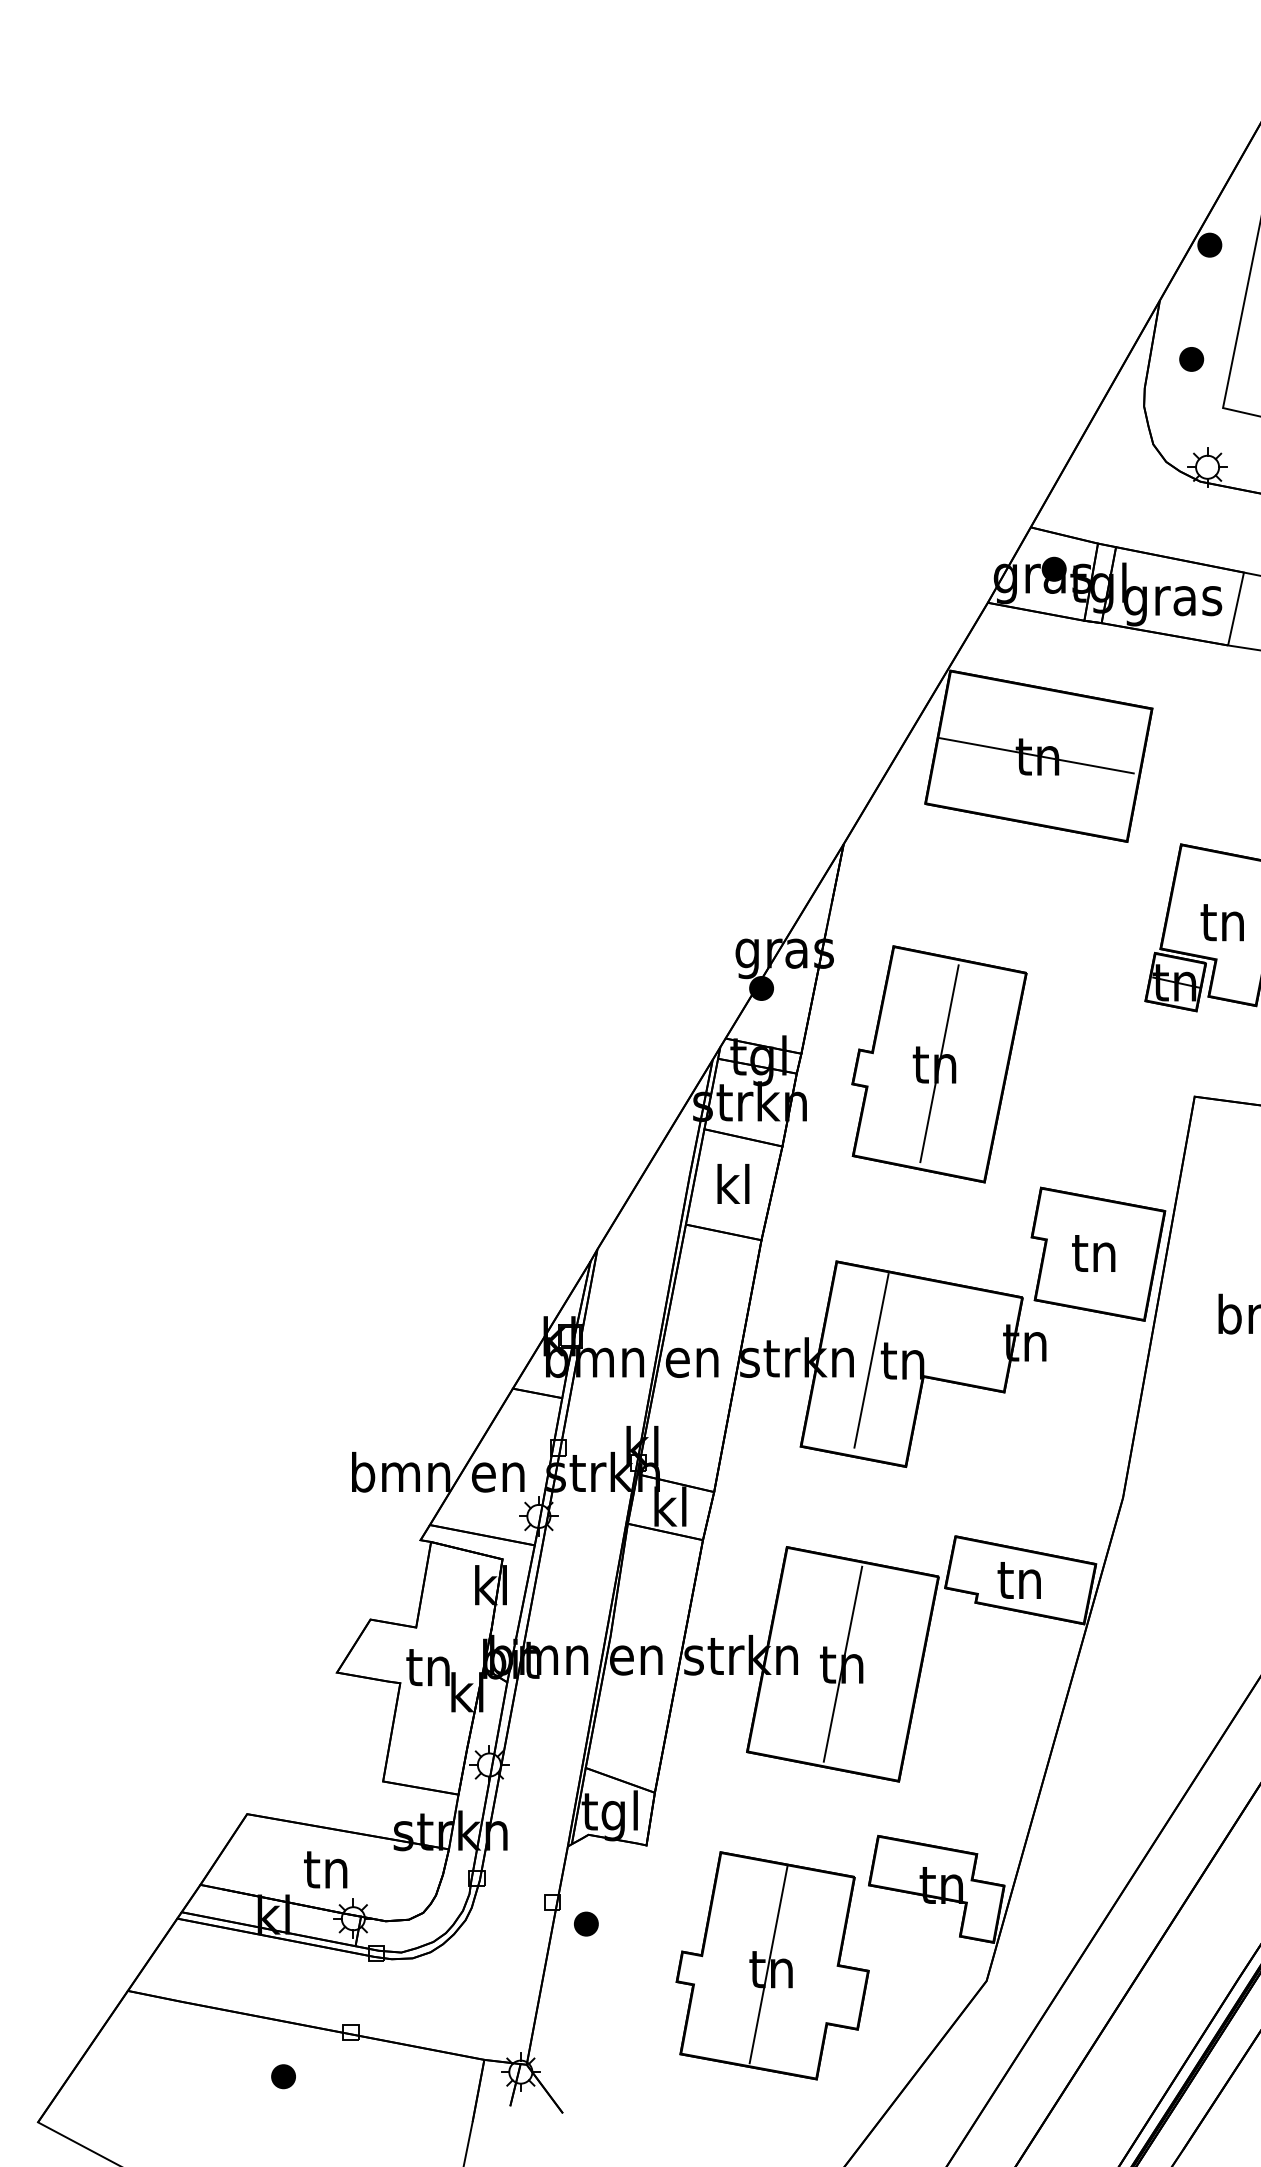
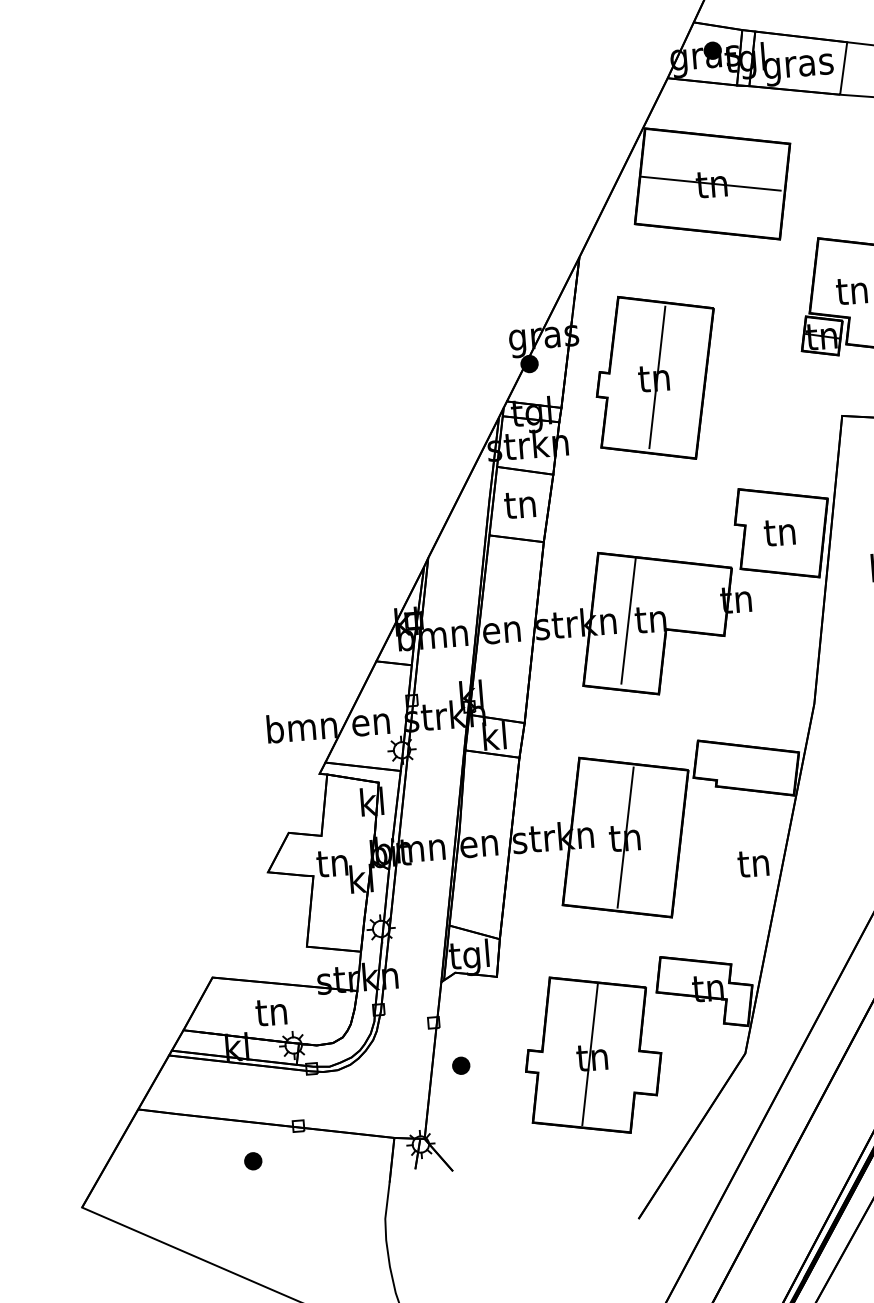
part: (939, 1064) -> (657, 377), moved
text: (731, 1183) -> (519, 503), kl -> tn
text: (1018, 1580) -> (752, 863), moved
part: (586, 1923) -> (461, 1065), moved

